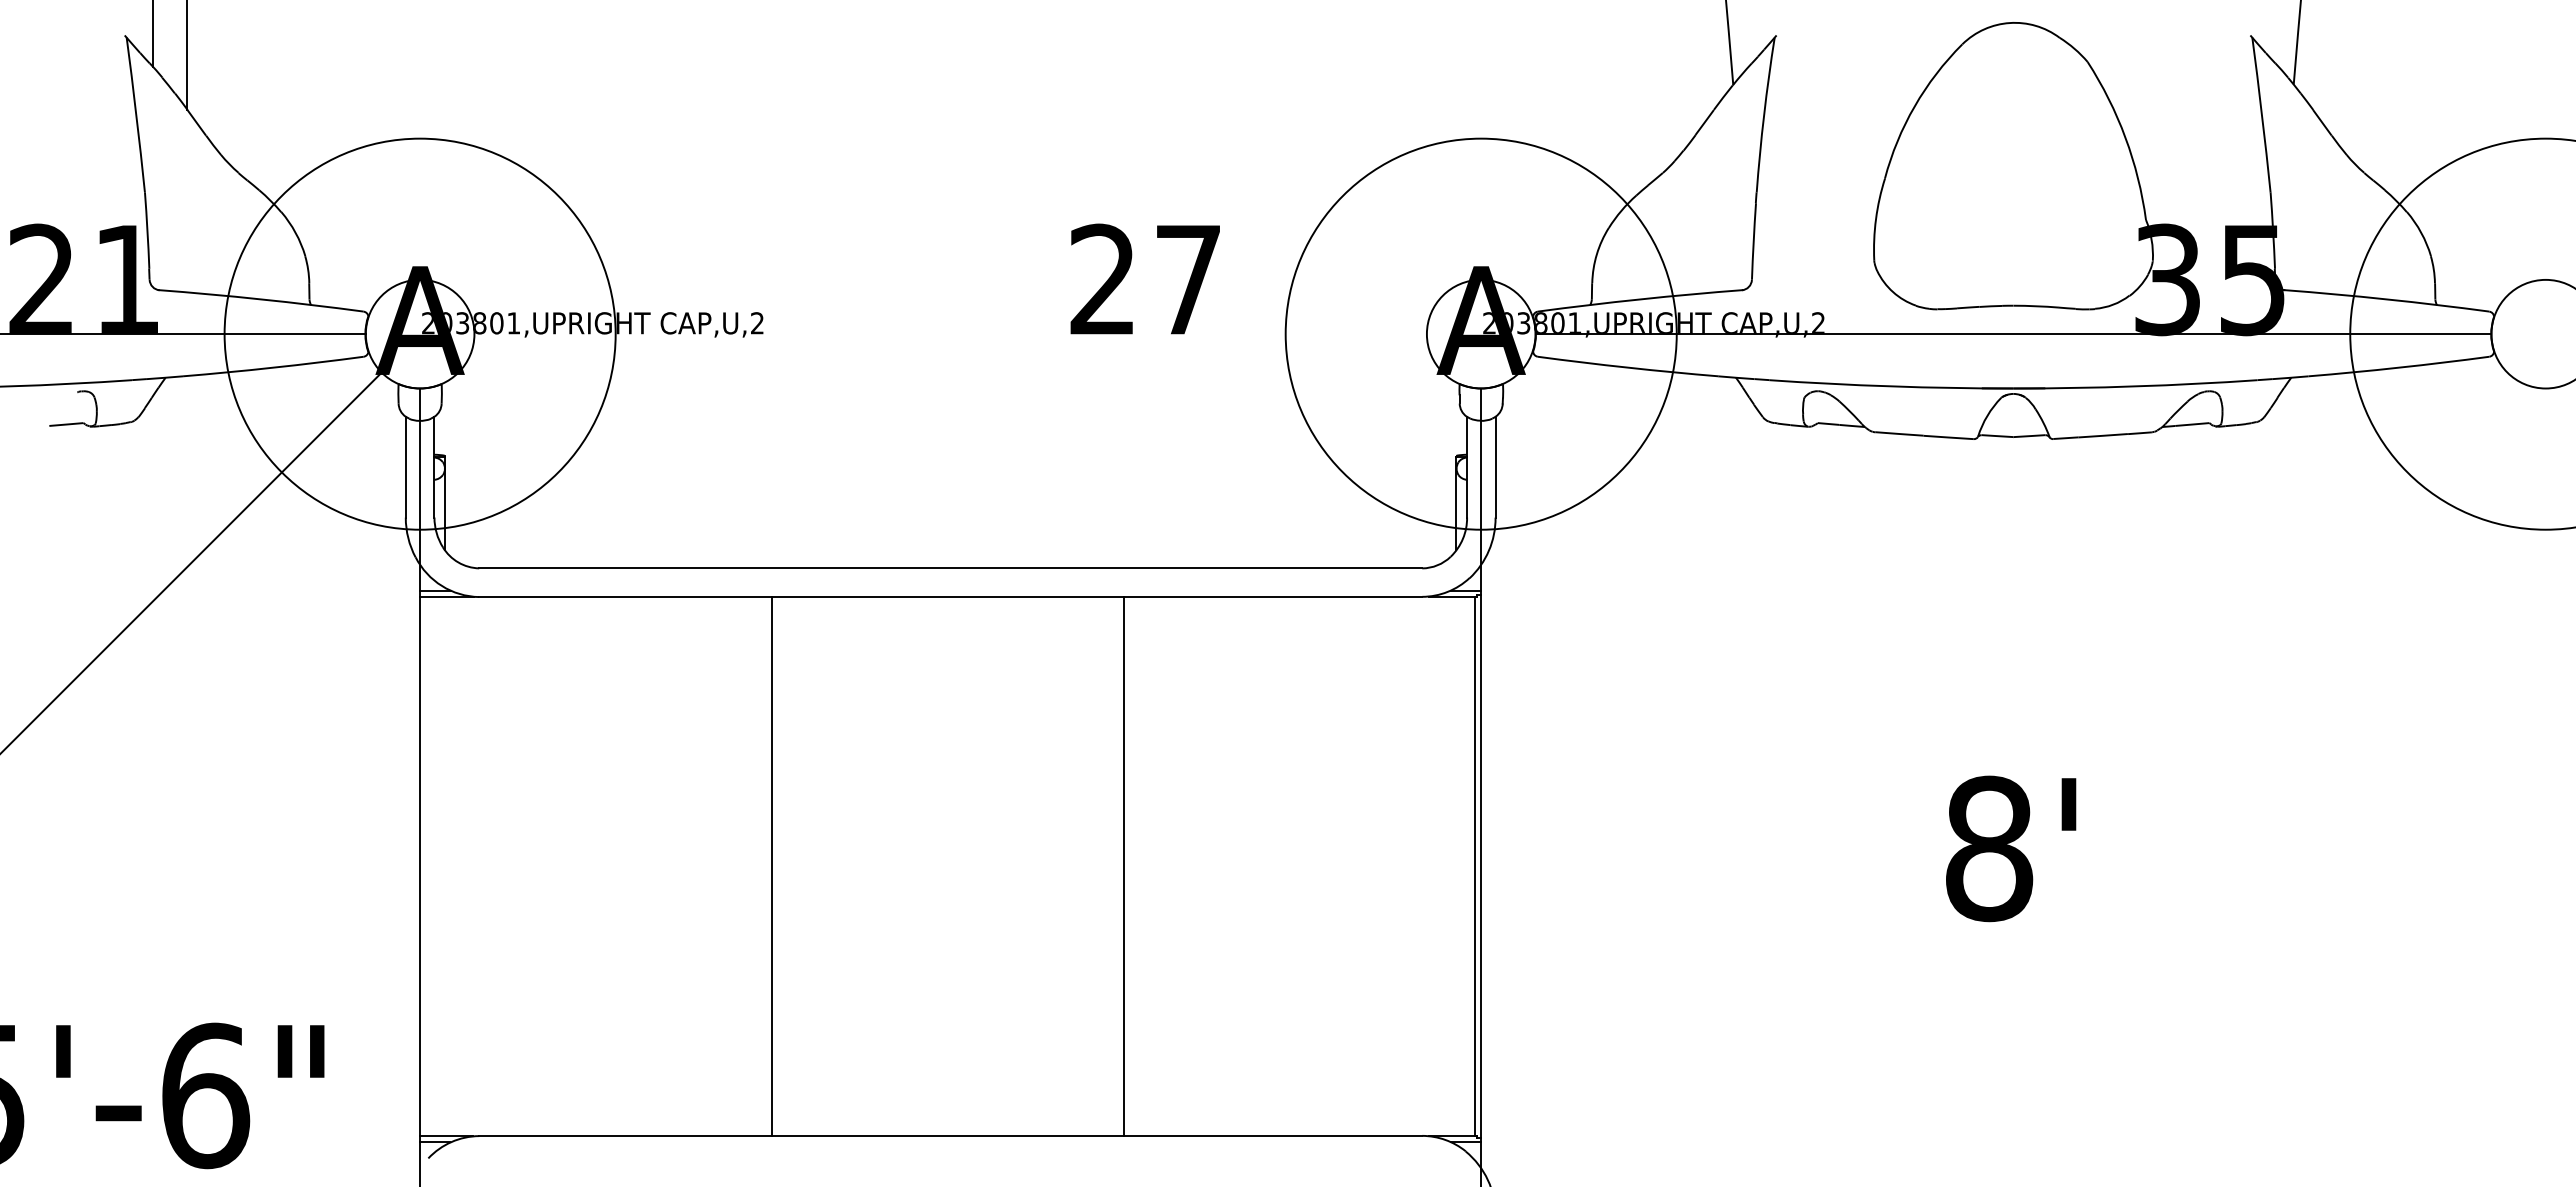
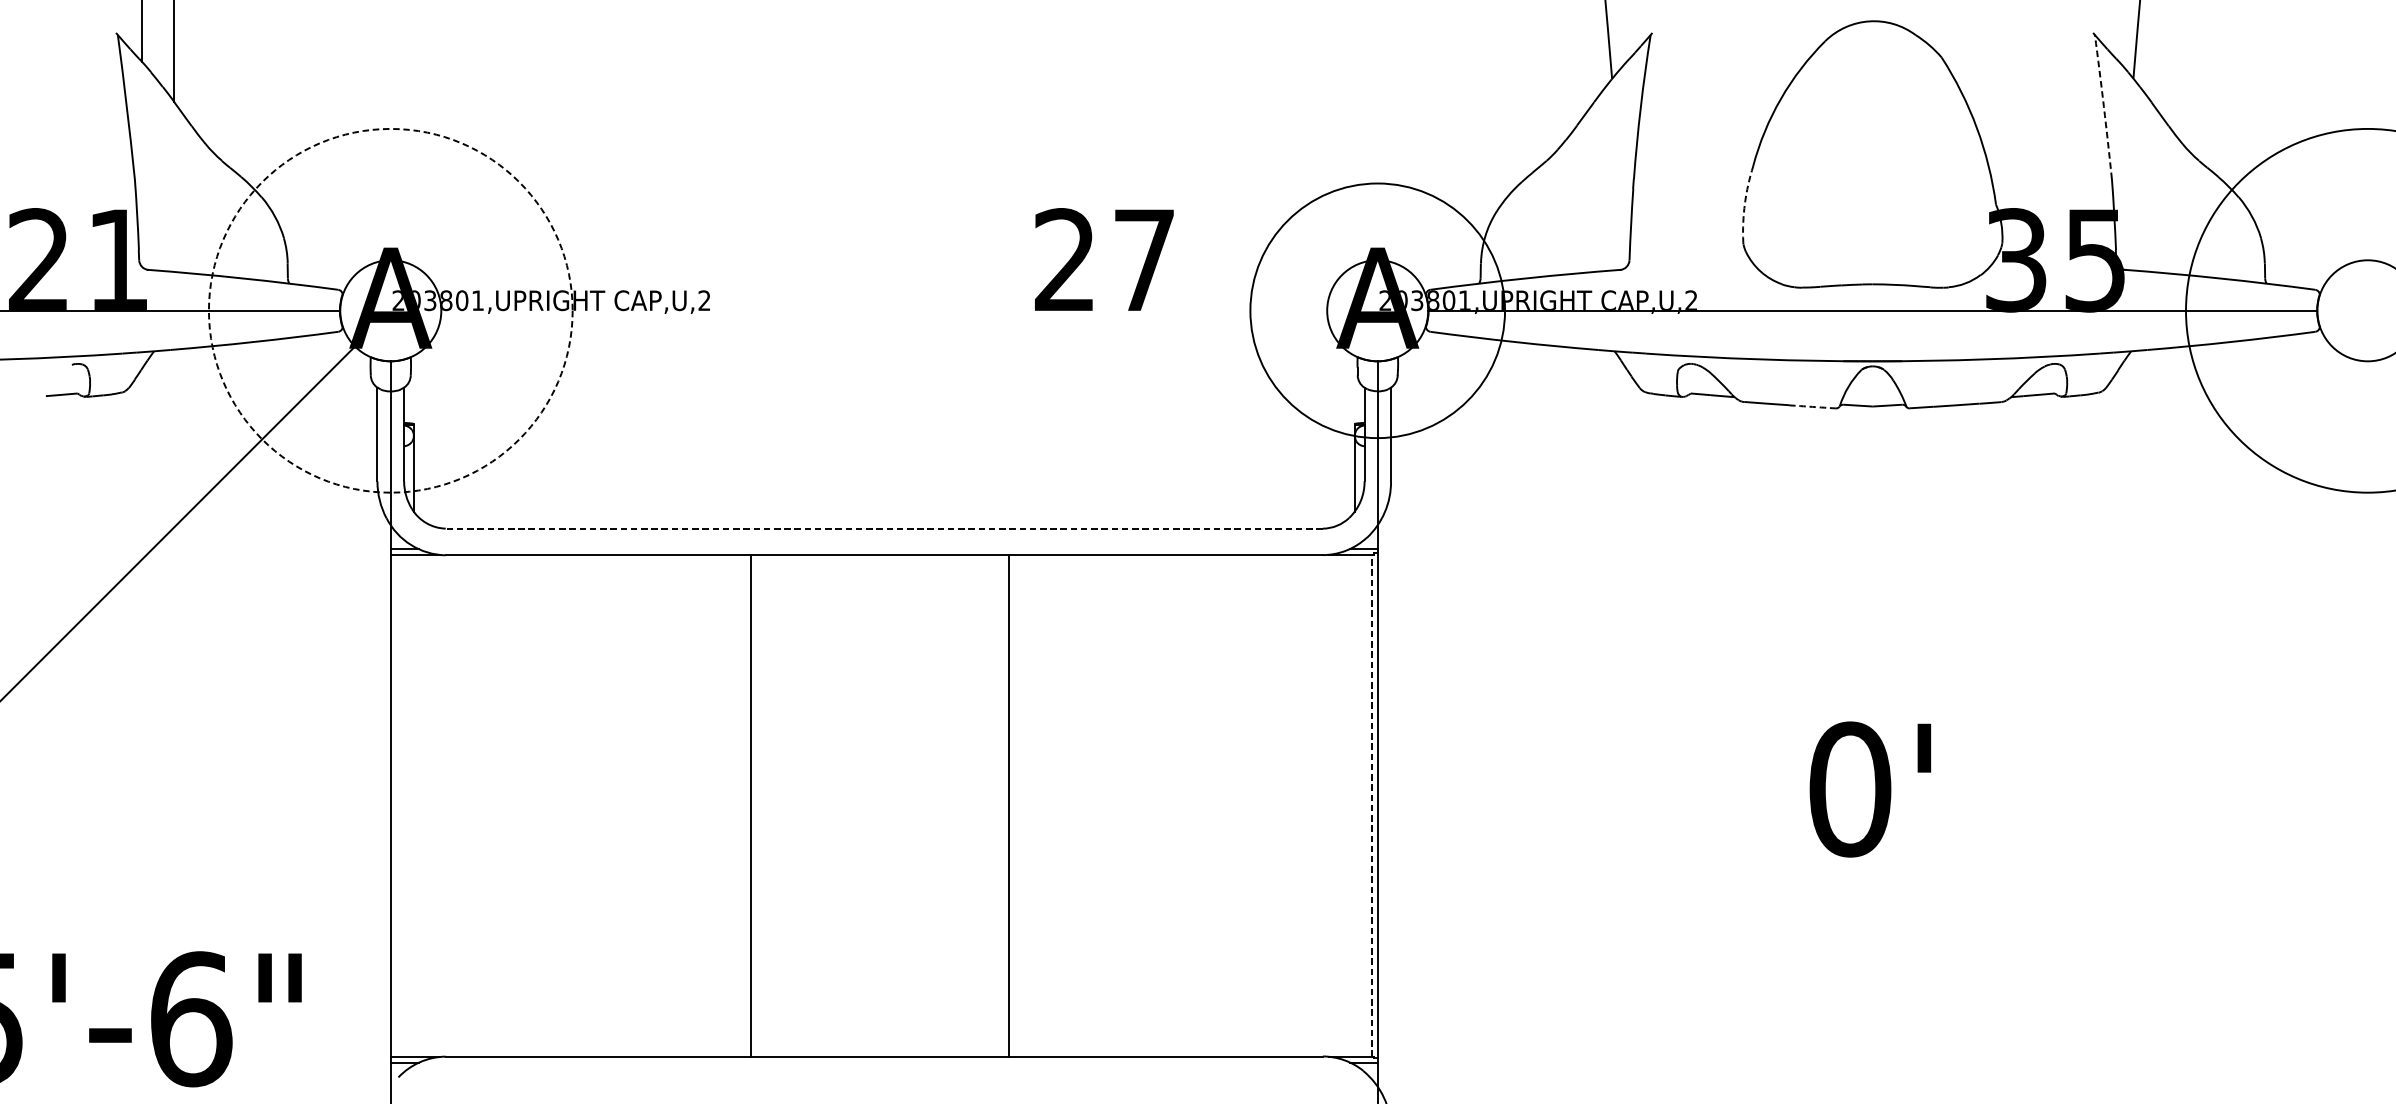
arc: (2262, 114) -> (2104, 106), solid -> dashed
arc: (1876, 219) -> (1745, 204), solid -> dashed
text: (1144, 278) -> (1103, 259), moved
circle: (419, 333) -> (390, 310), solid -> dashed
circle: (1480, 333) -> (1377, 310), size x0.7
arc: (1948, 437) -> (1812, 406), solid -> dashed
line: (950, 568) -> (884, 528), solid -> dashed
text: (1989, 848) -> (1850, 789), 8' -> 0'
line: (771, 866) -> (751, 805), moved
line: (1123, 866) -> (1008, 805), moved
line: (1475, 866) -> (1372, 805), solid -> dashed

